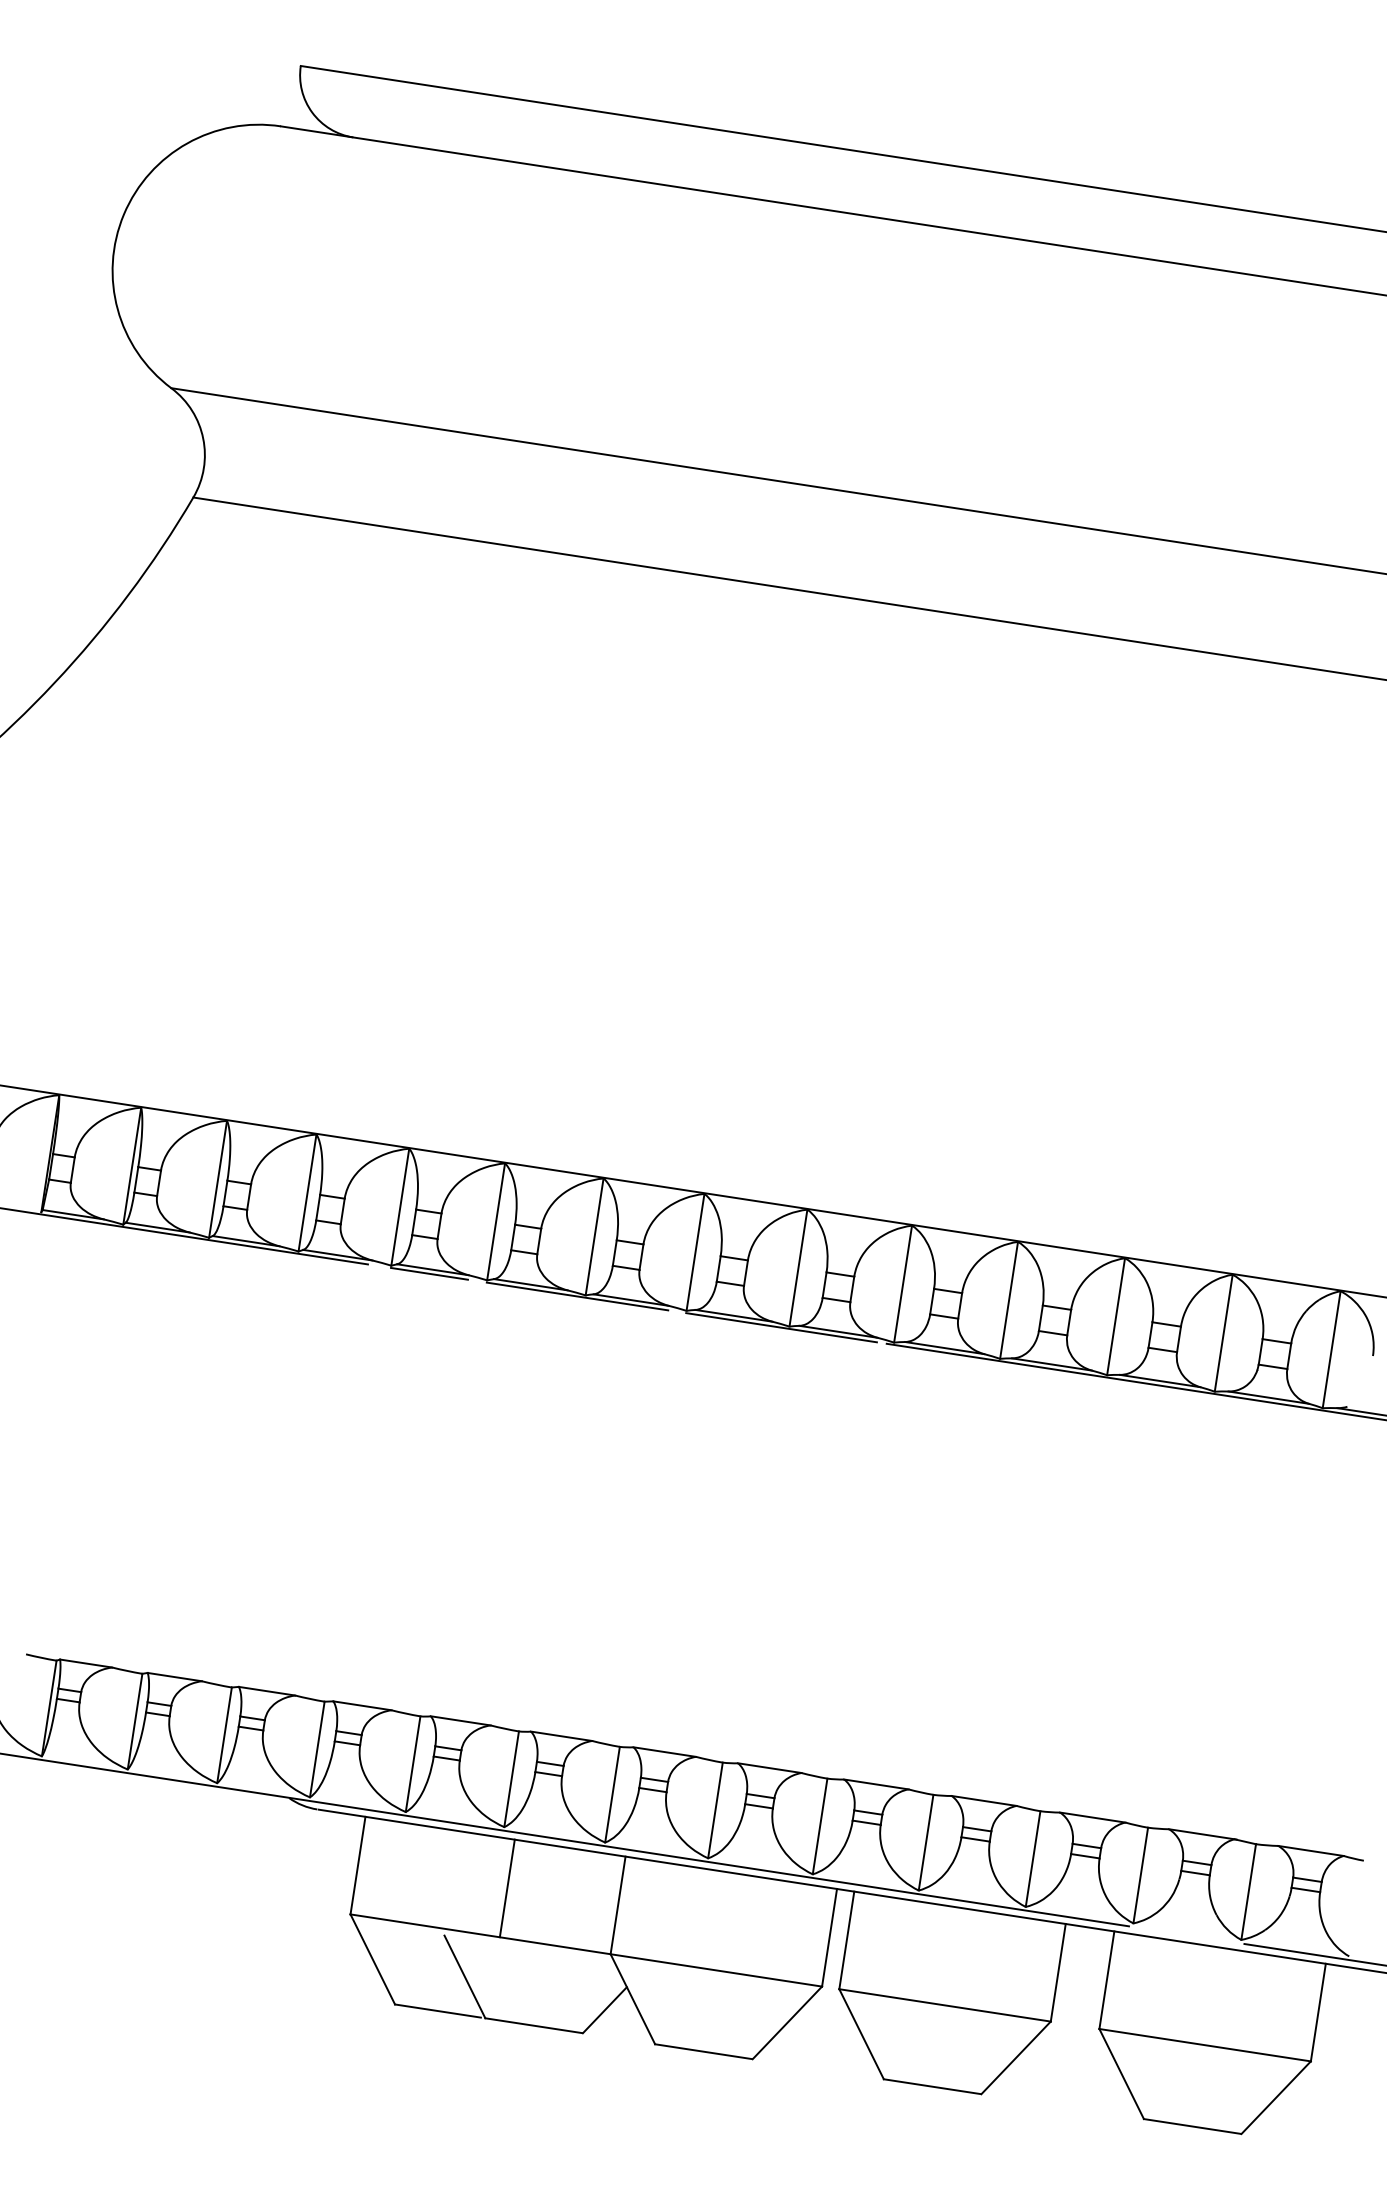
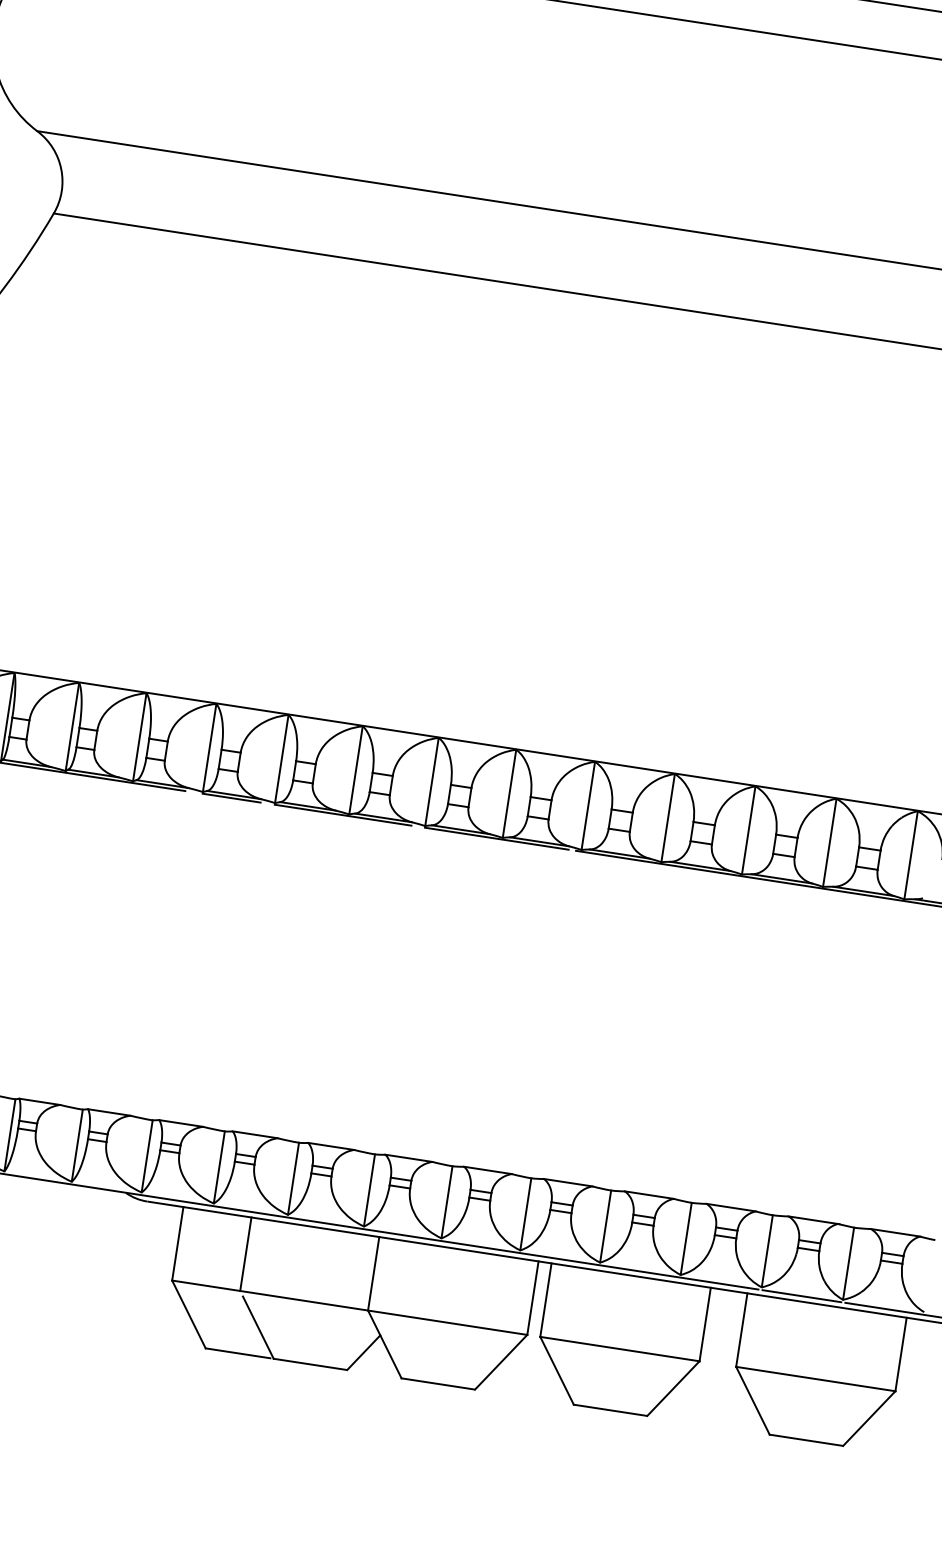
line: (506, 1888) -> (245, 1254), moved
line: (1186, 1935) -> (801, 1296), added

